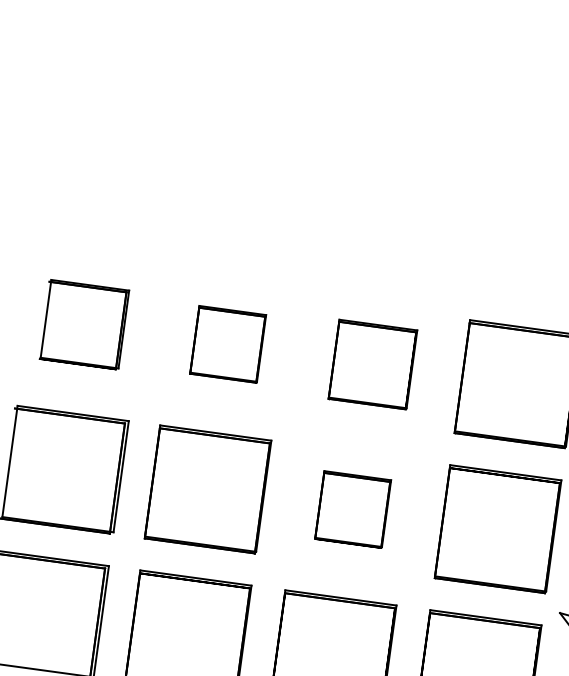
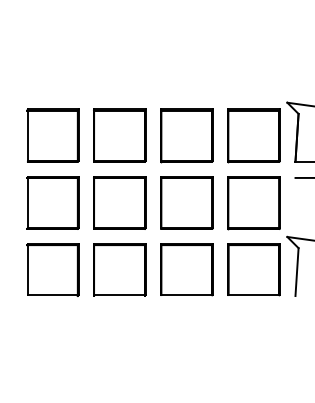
part: (82, 324) -> (52, 135), size x1.43
part: (227, 344) -> (119, 135), size x1.67
part: (372, 363) -> (186, 135), size x1.43
part: (352, 508) -> (186, 202), size x1.67

